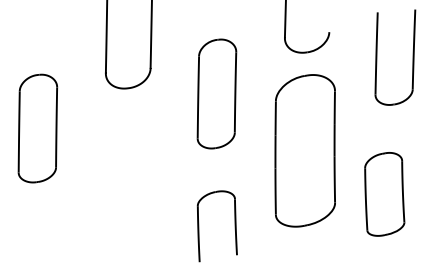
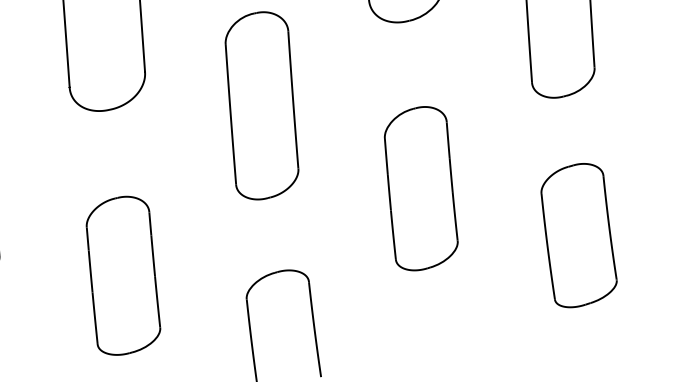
part: (304, 150) -> (419, 188), size x0.62
part: (126, 185) -> (122, 275), added
part: (384, 194) -> (578, 235), moved

